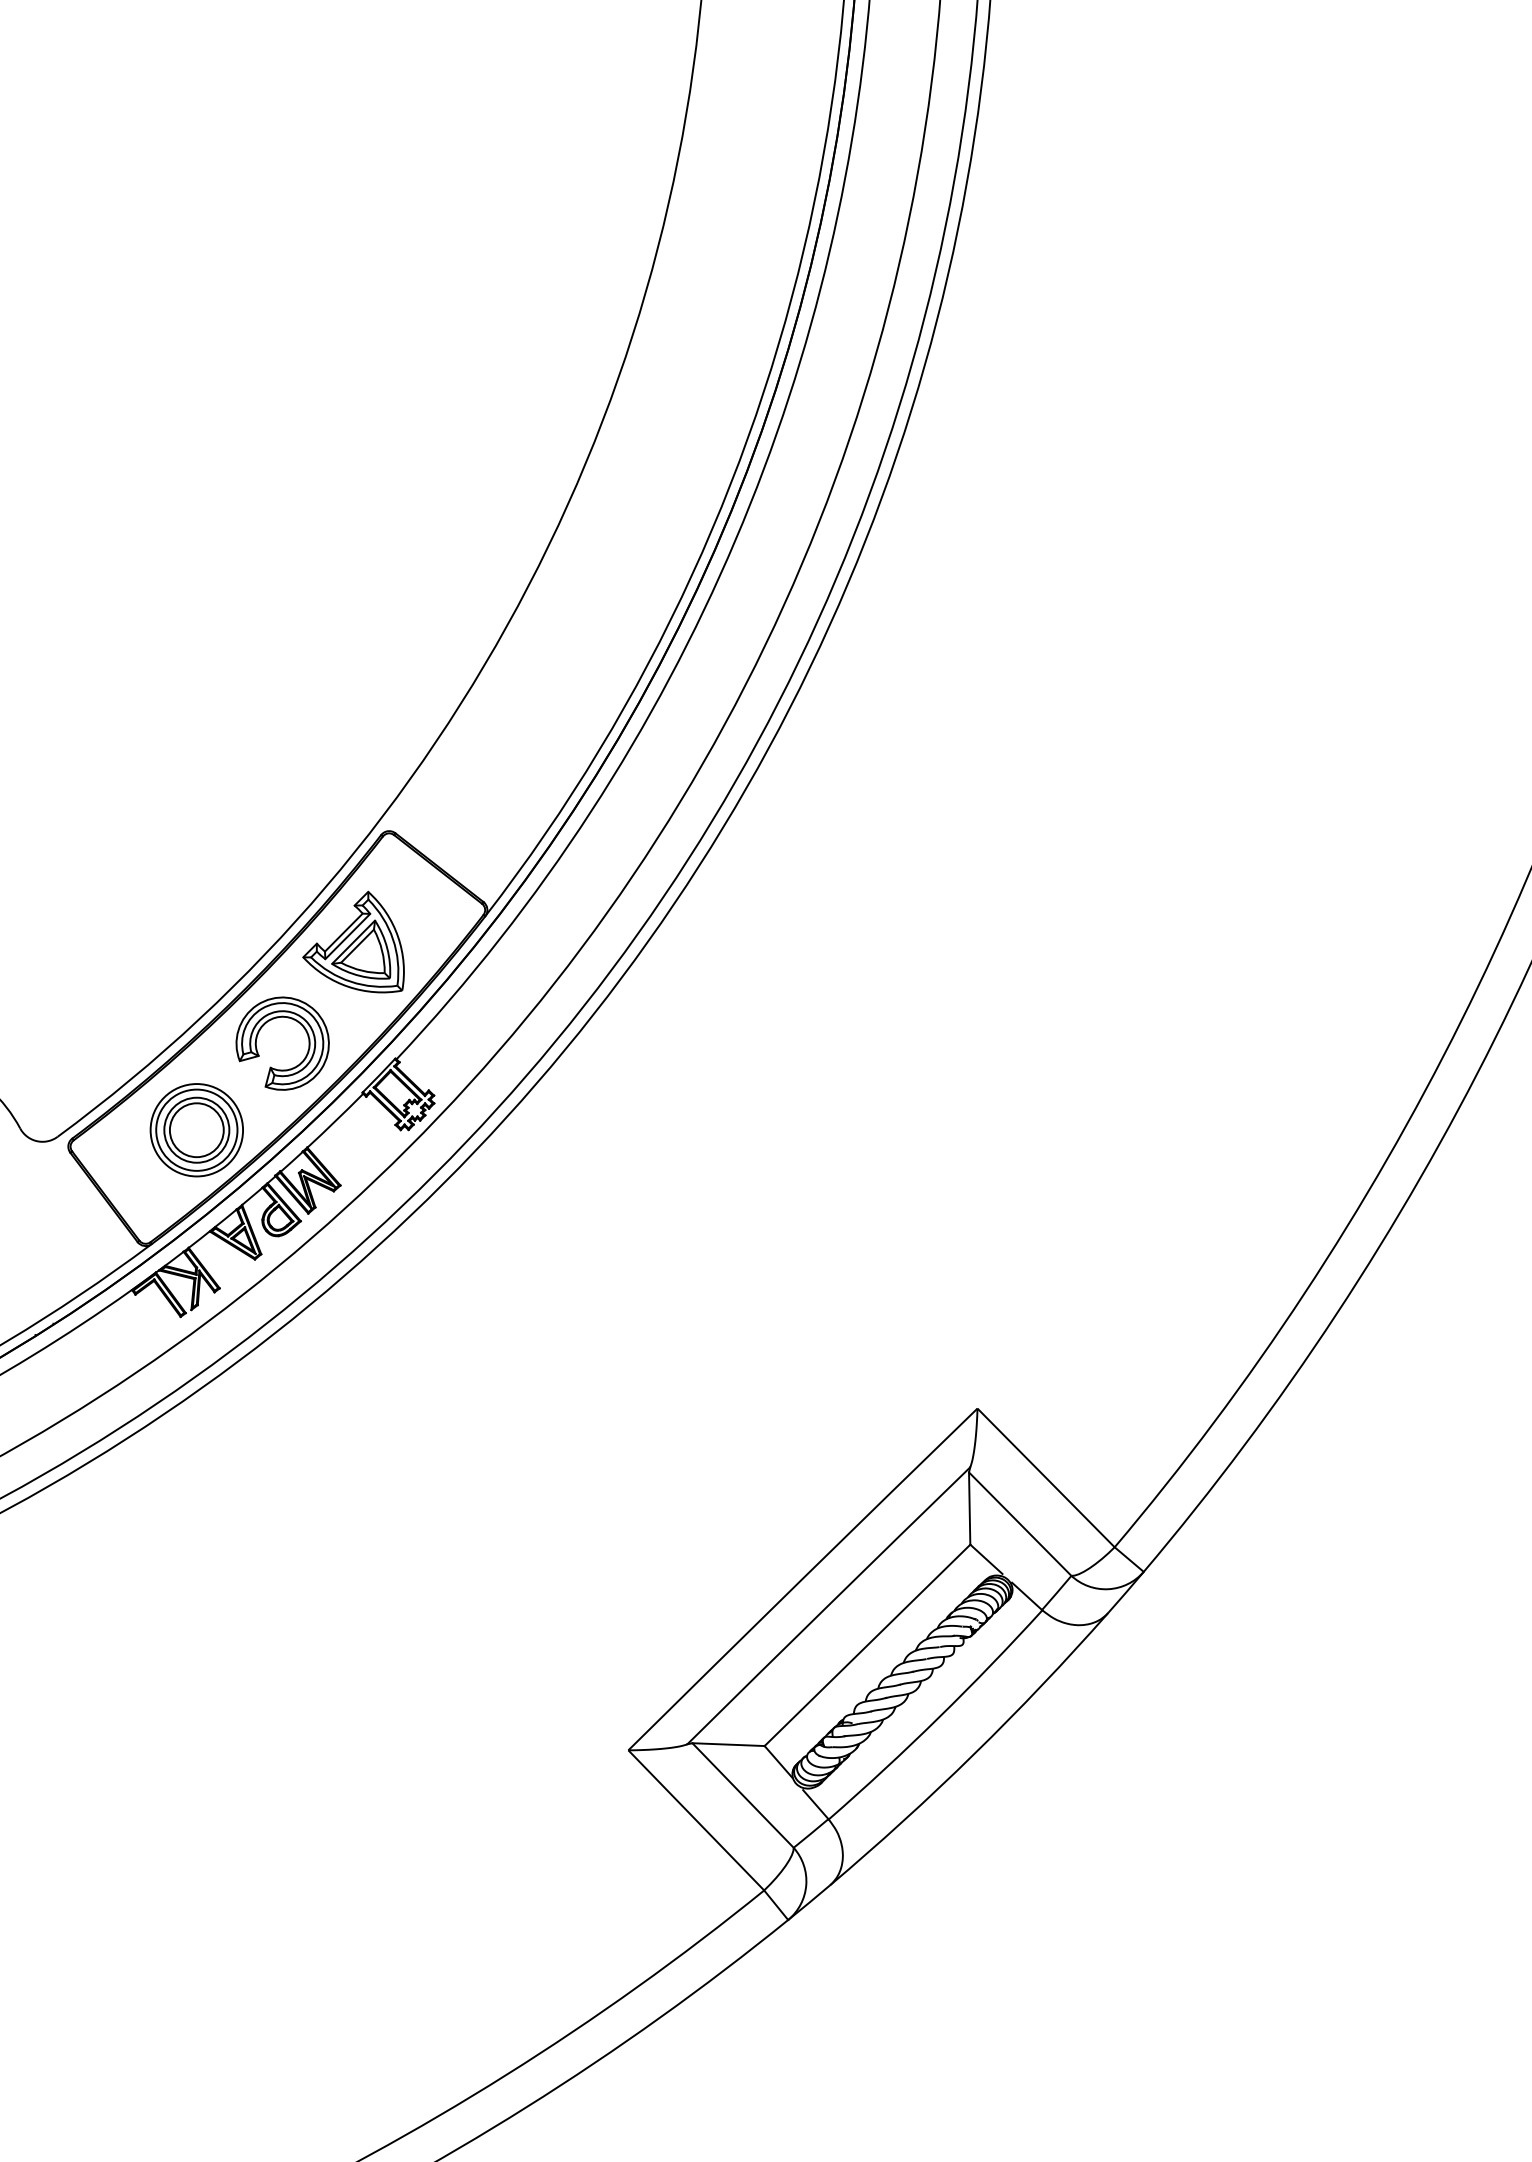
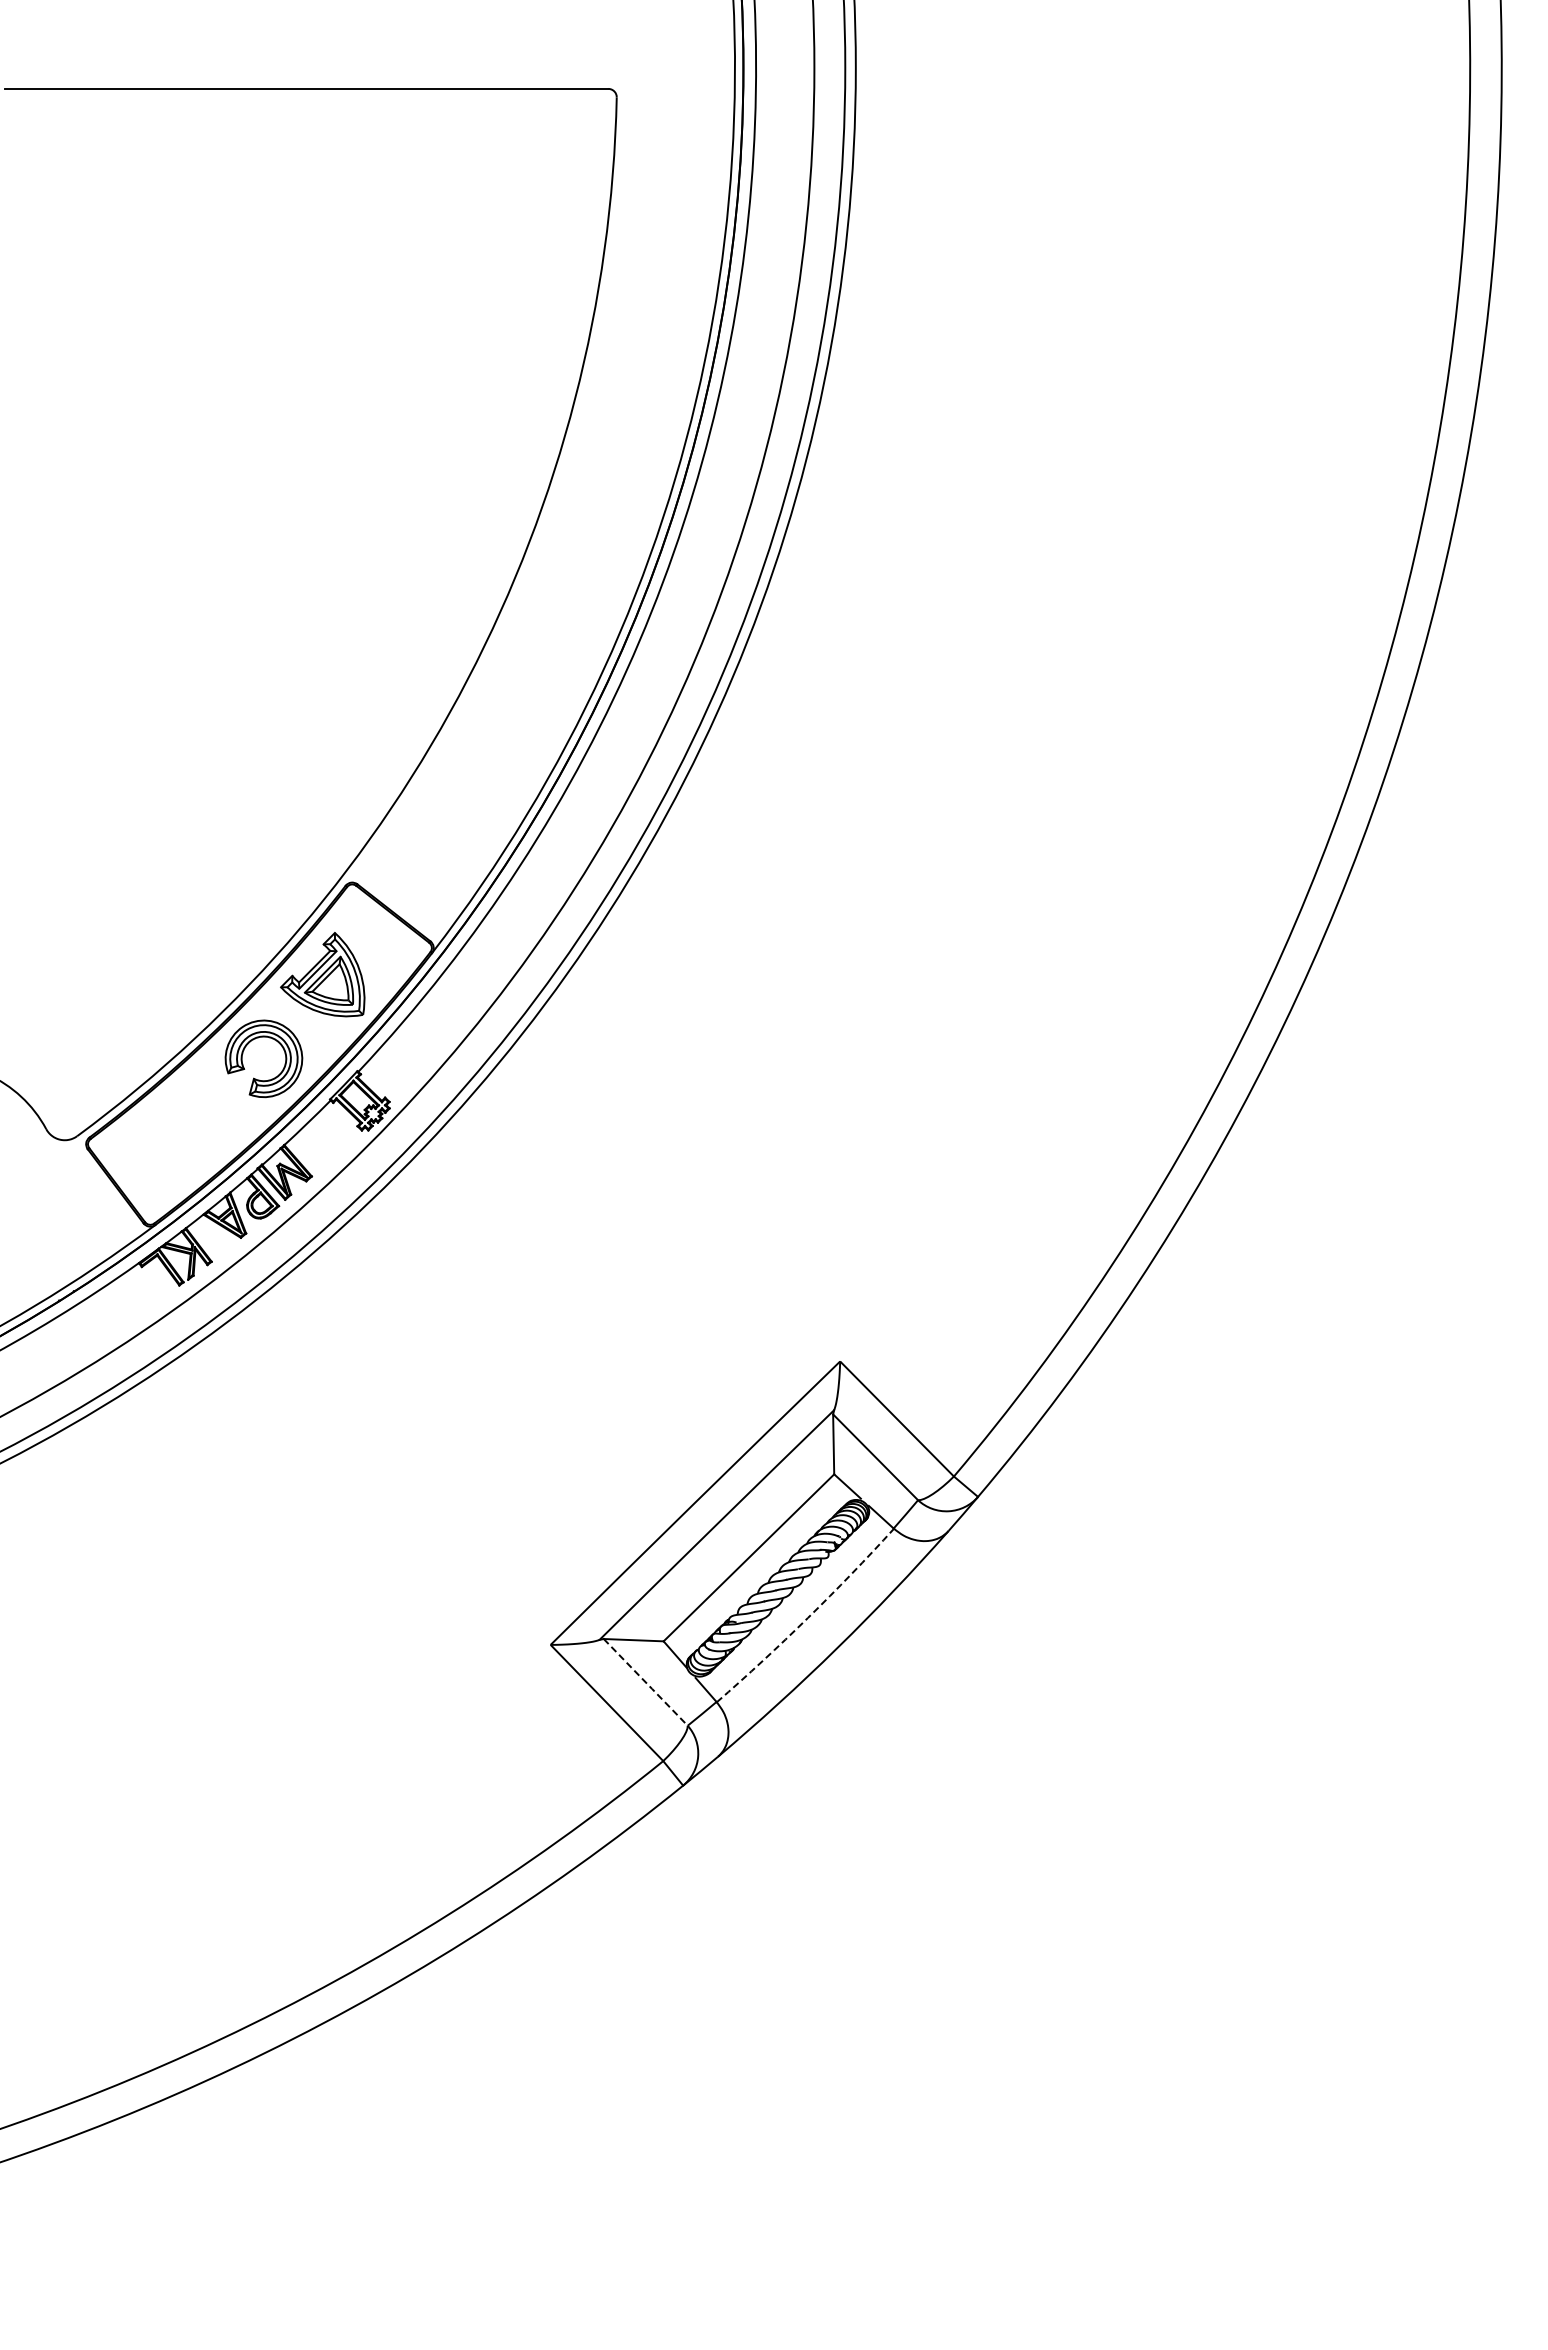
part: (196, 1130) -> (192, 1130), removed
arc: (938, 1718) -> (807, 1618), solid -> dashed
line: (743, 1796) -> (646, 1683), solid -> dashed

